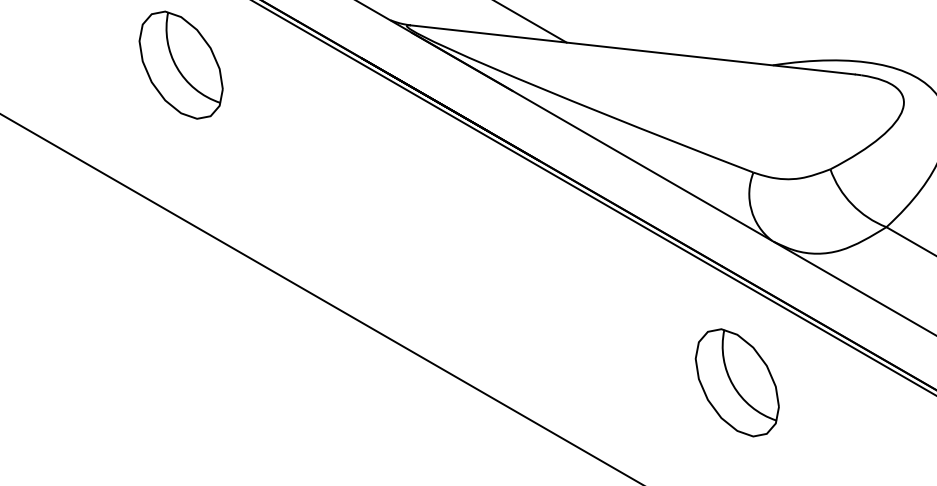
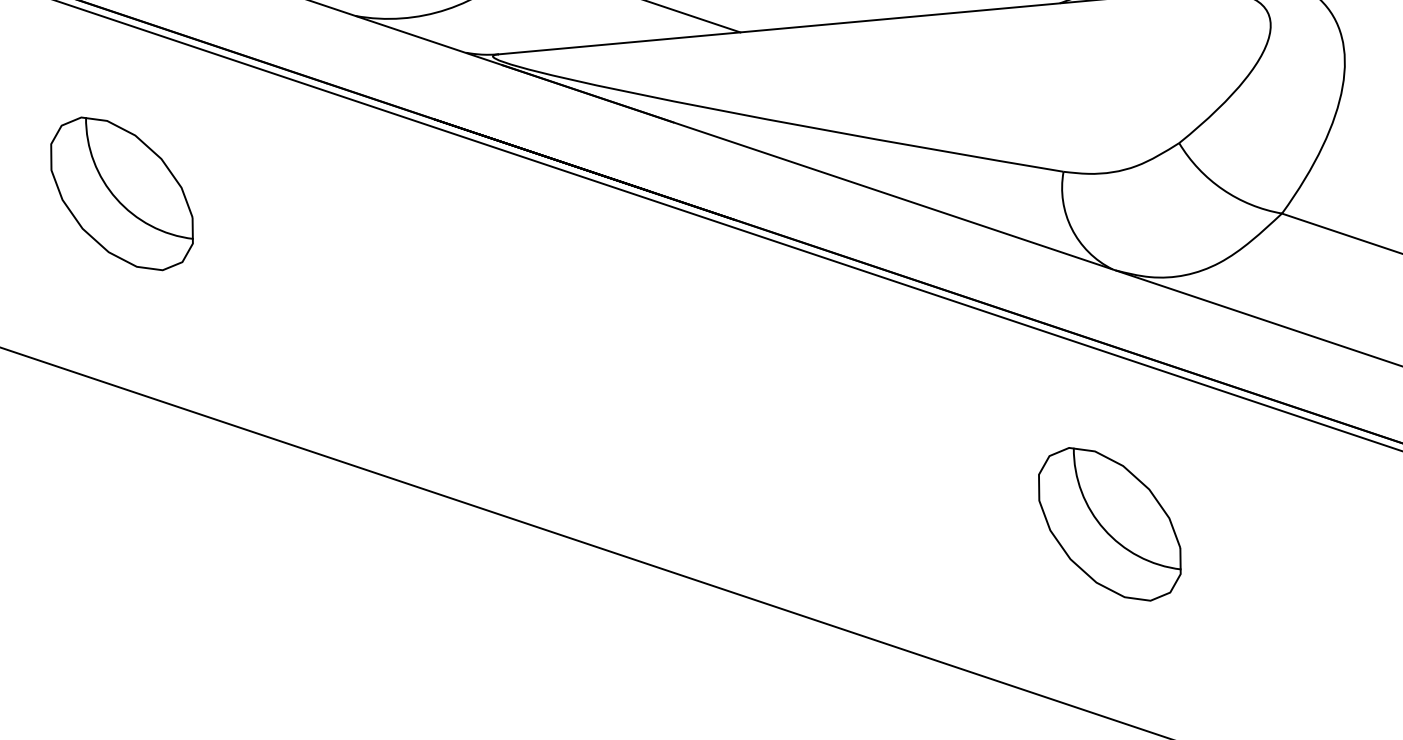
part: (180, 64) -> (120, 193), moved
part: (736, 382) -> (1108, 524), moved

